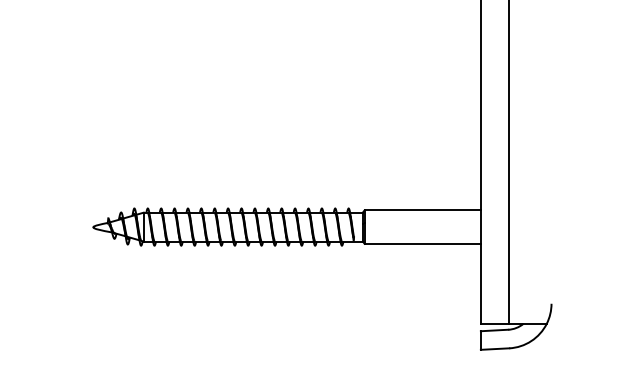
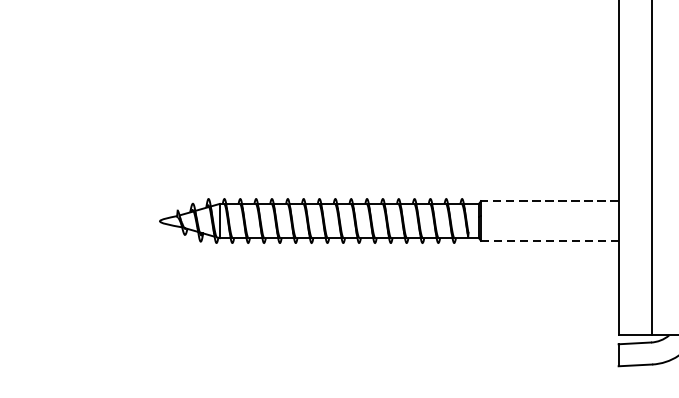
line: (422, 210) -> (549, 201), solid -> dashed
line: (423, 243) -> (550, 240), solid -> dashed

